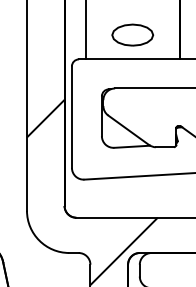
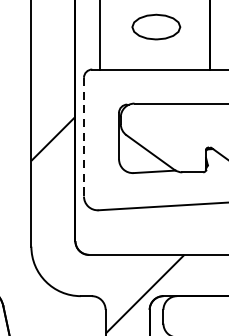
part: (132, 34) -> (156, 26), moved
line: (71, 117) -> (83, 137), solid -> dashed

